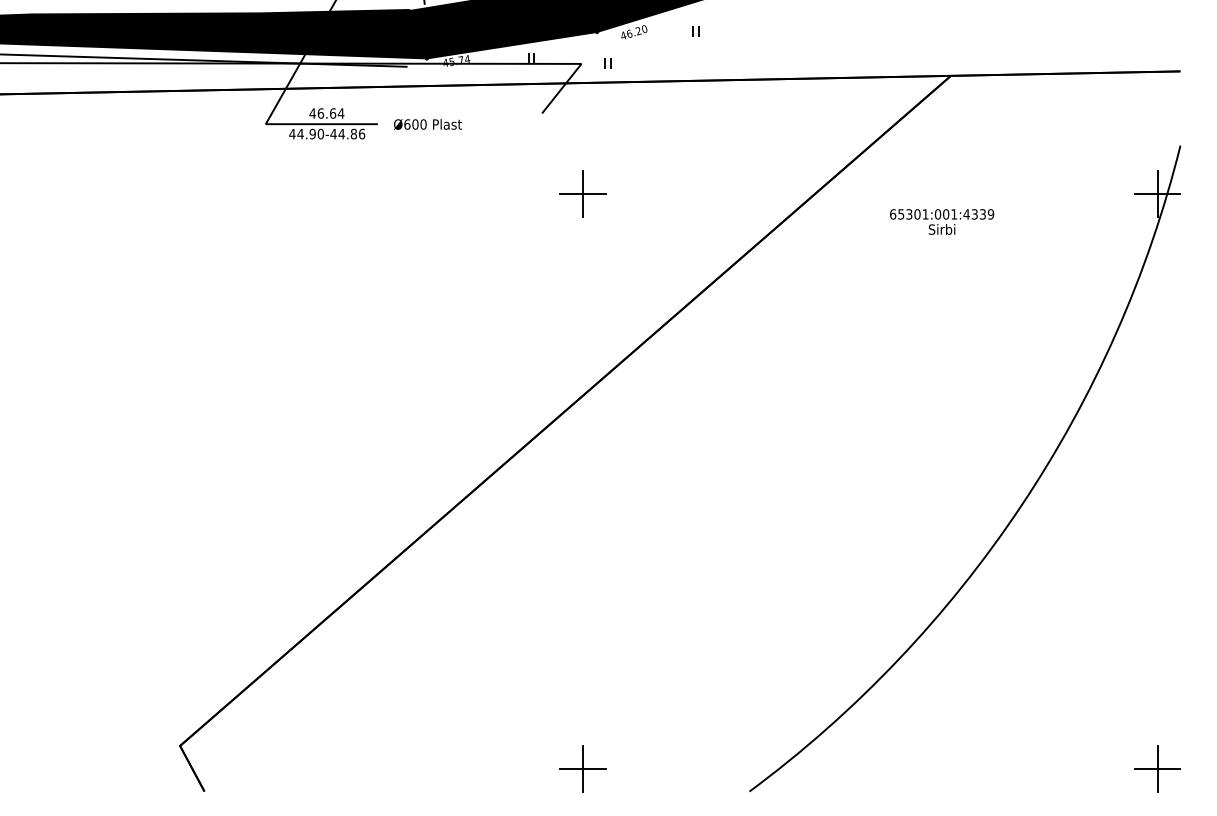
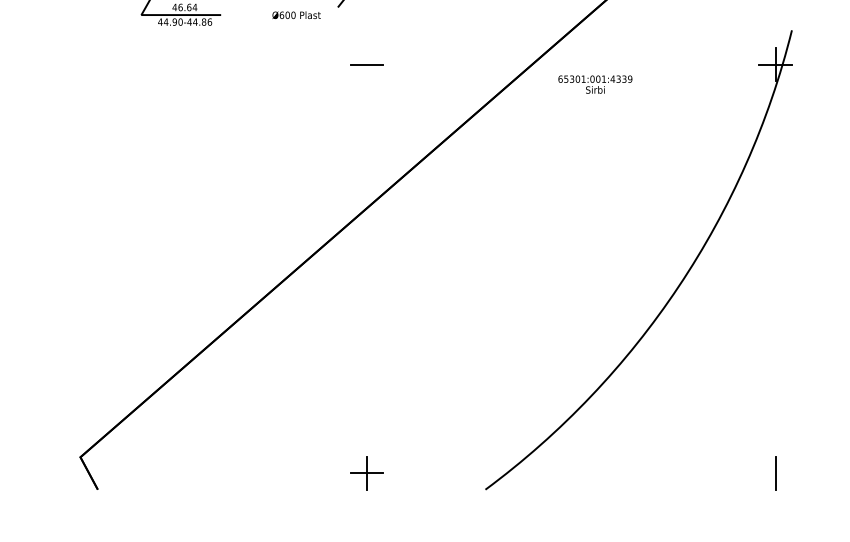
text: (428, 124) -> (296, 15), moved
line: (582, 193) -> (366, 64), removed
text: (942, 221) -> (595, 84), moved
line: (1157, 768) -> (775, 473), removed

